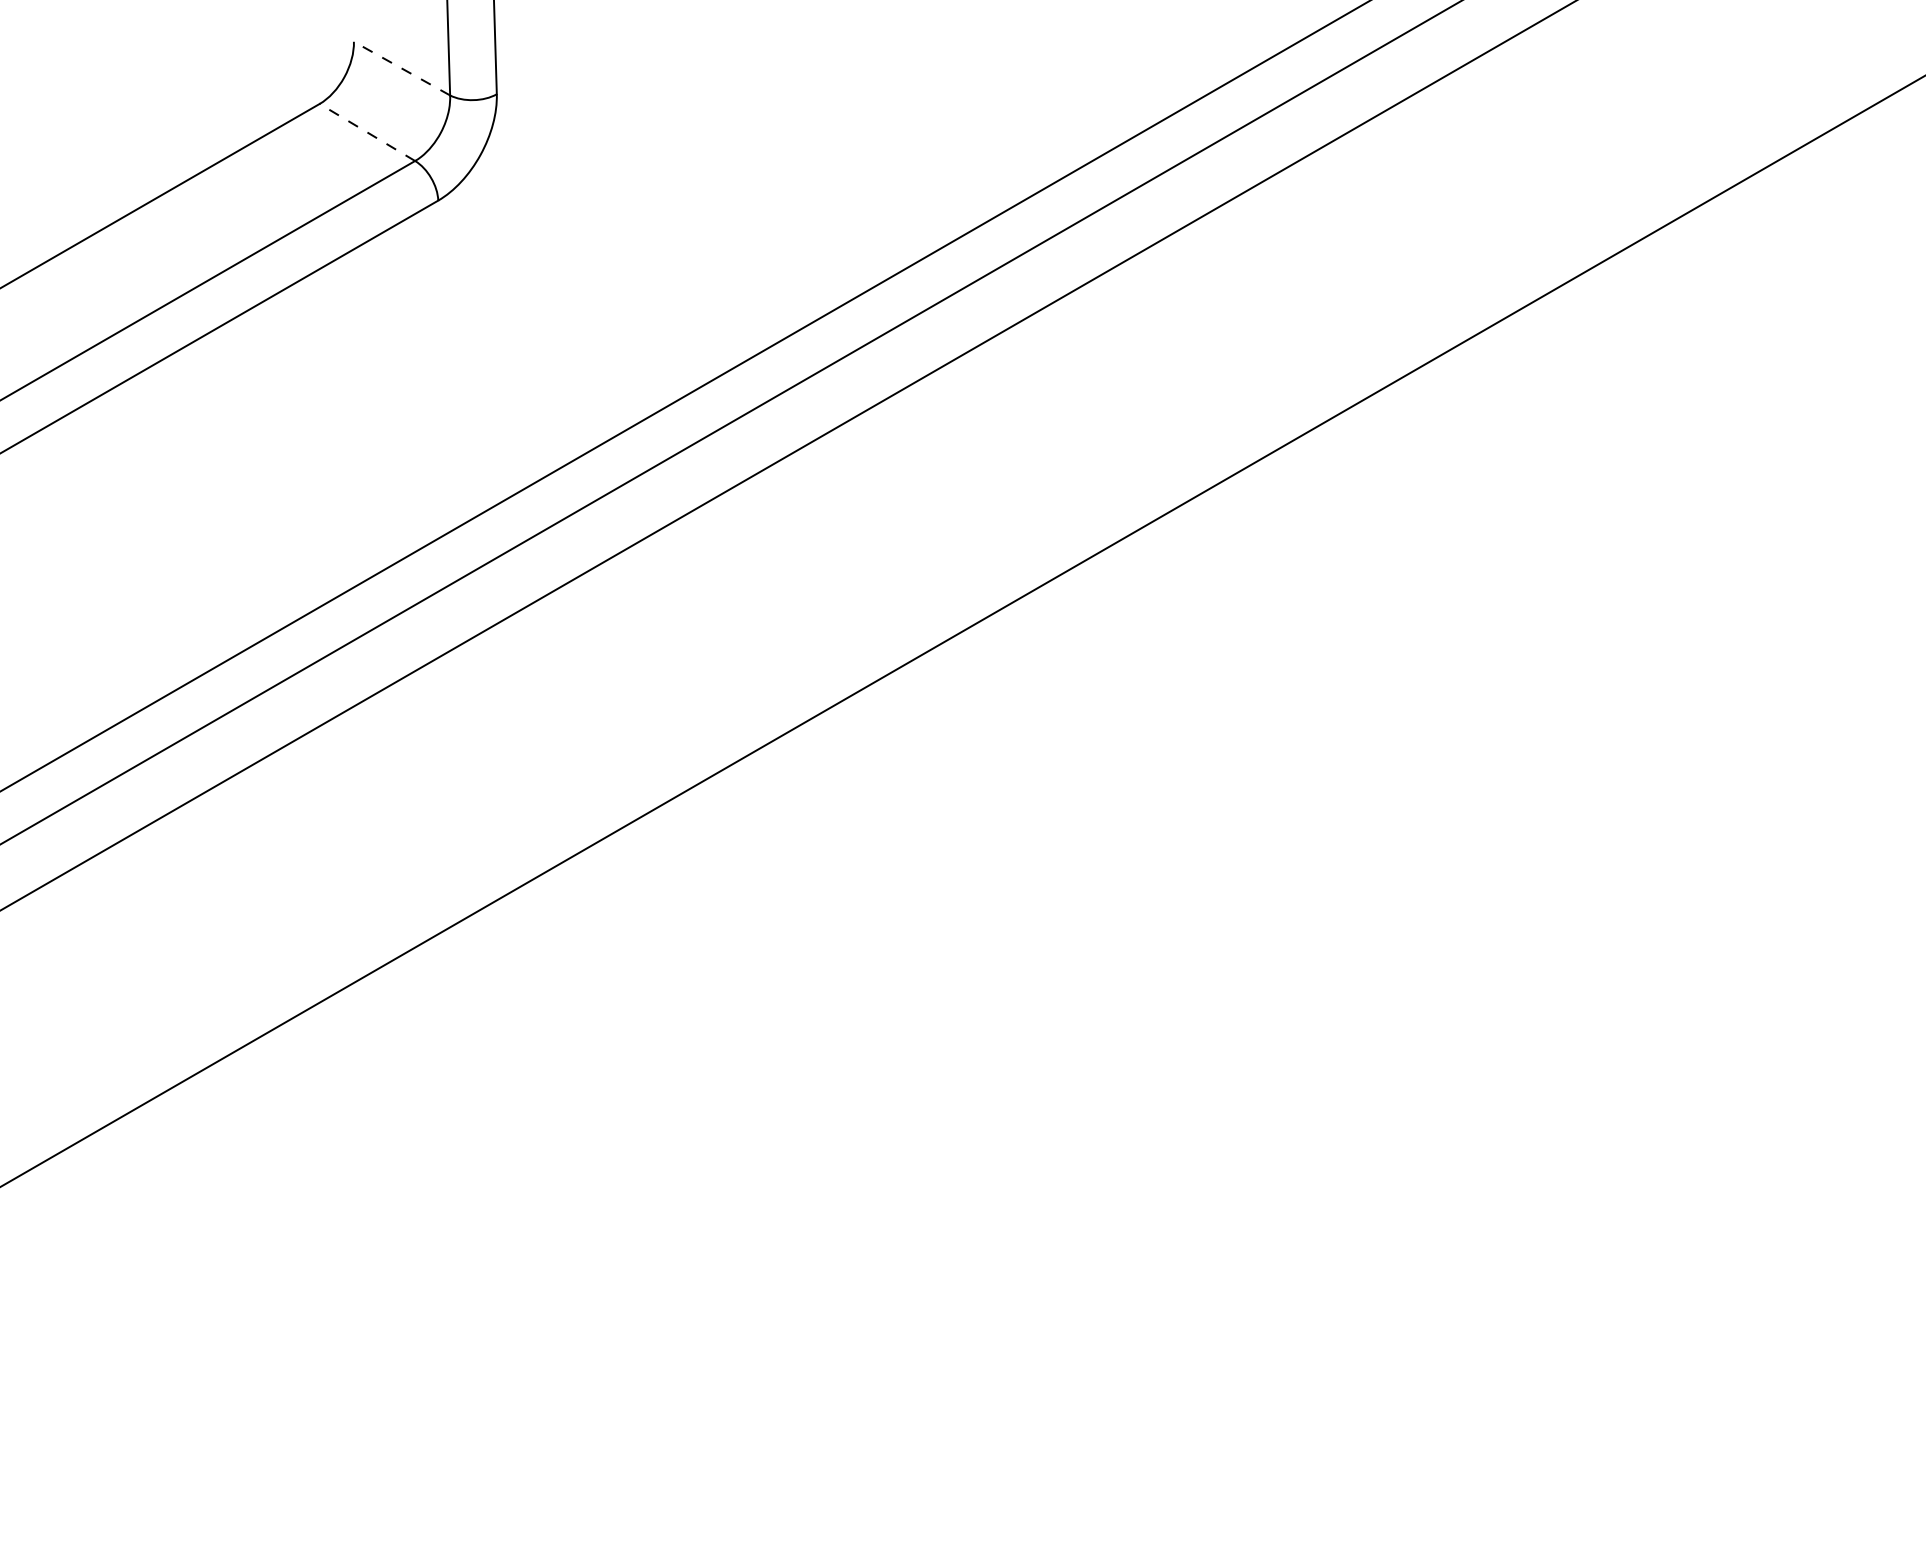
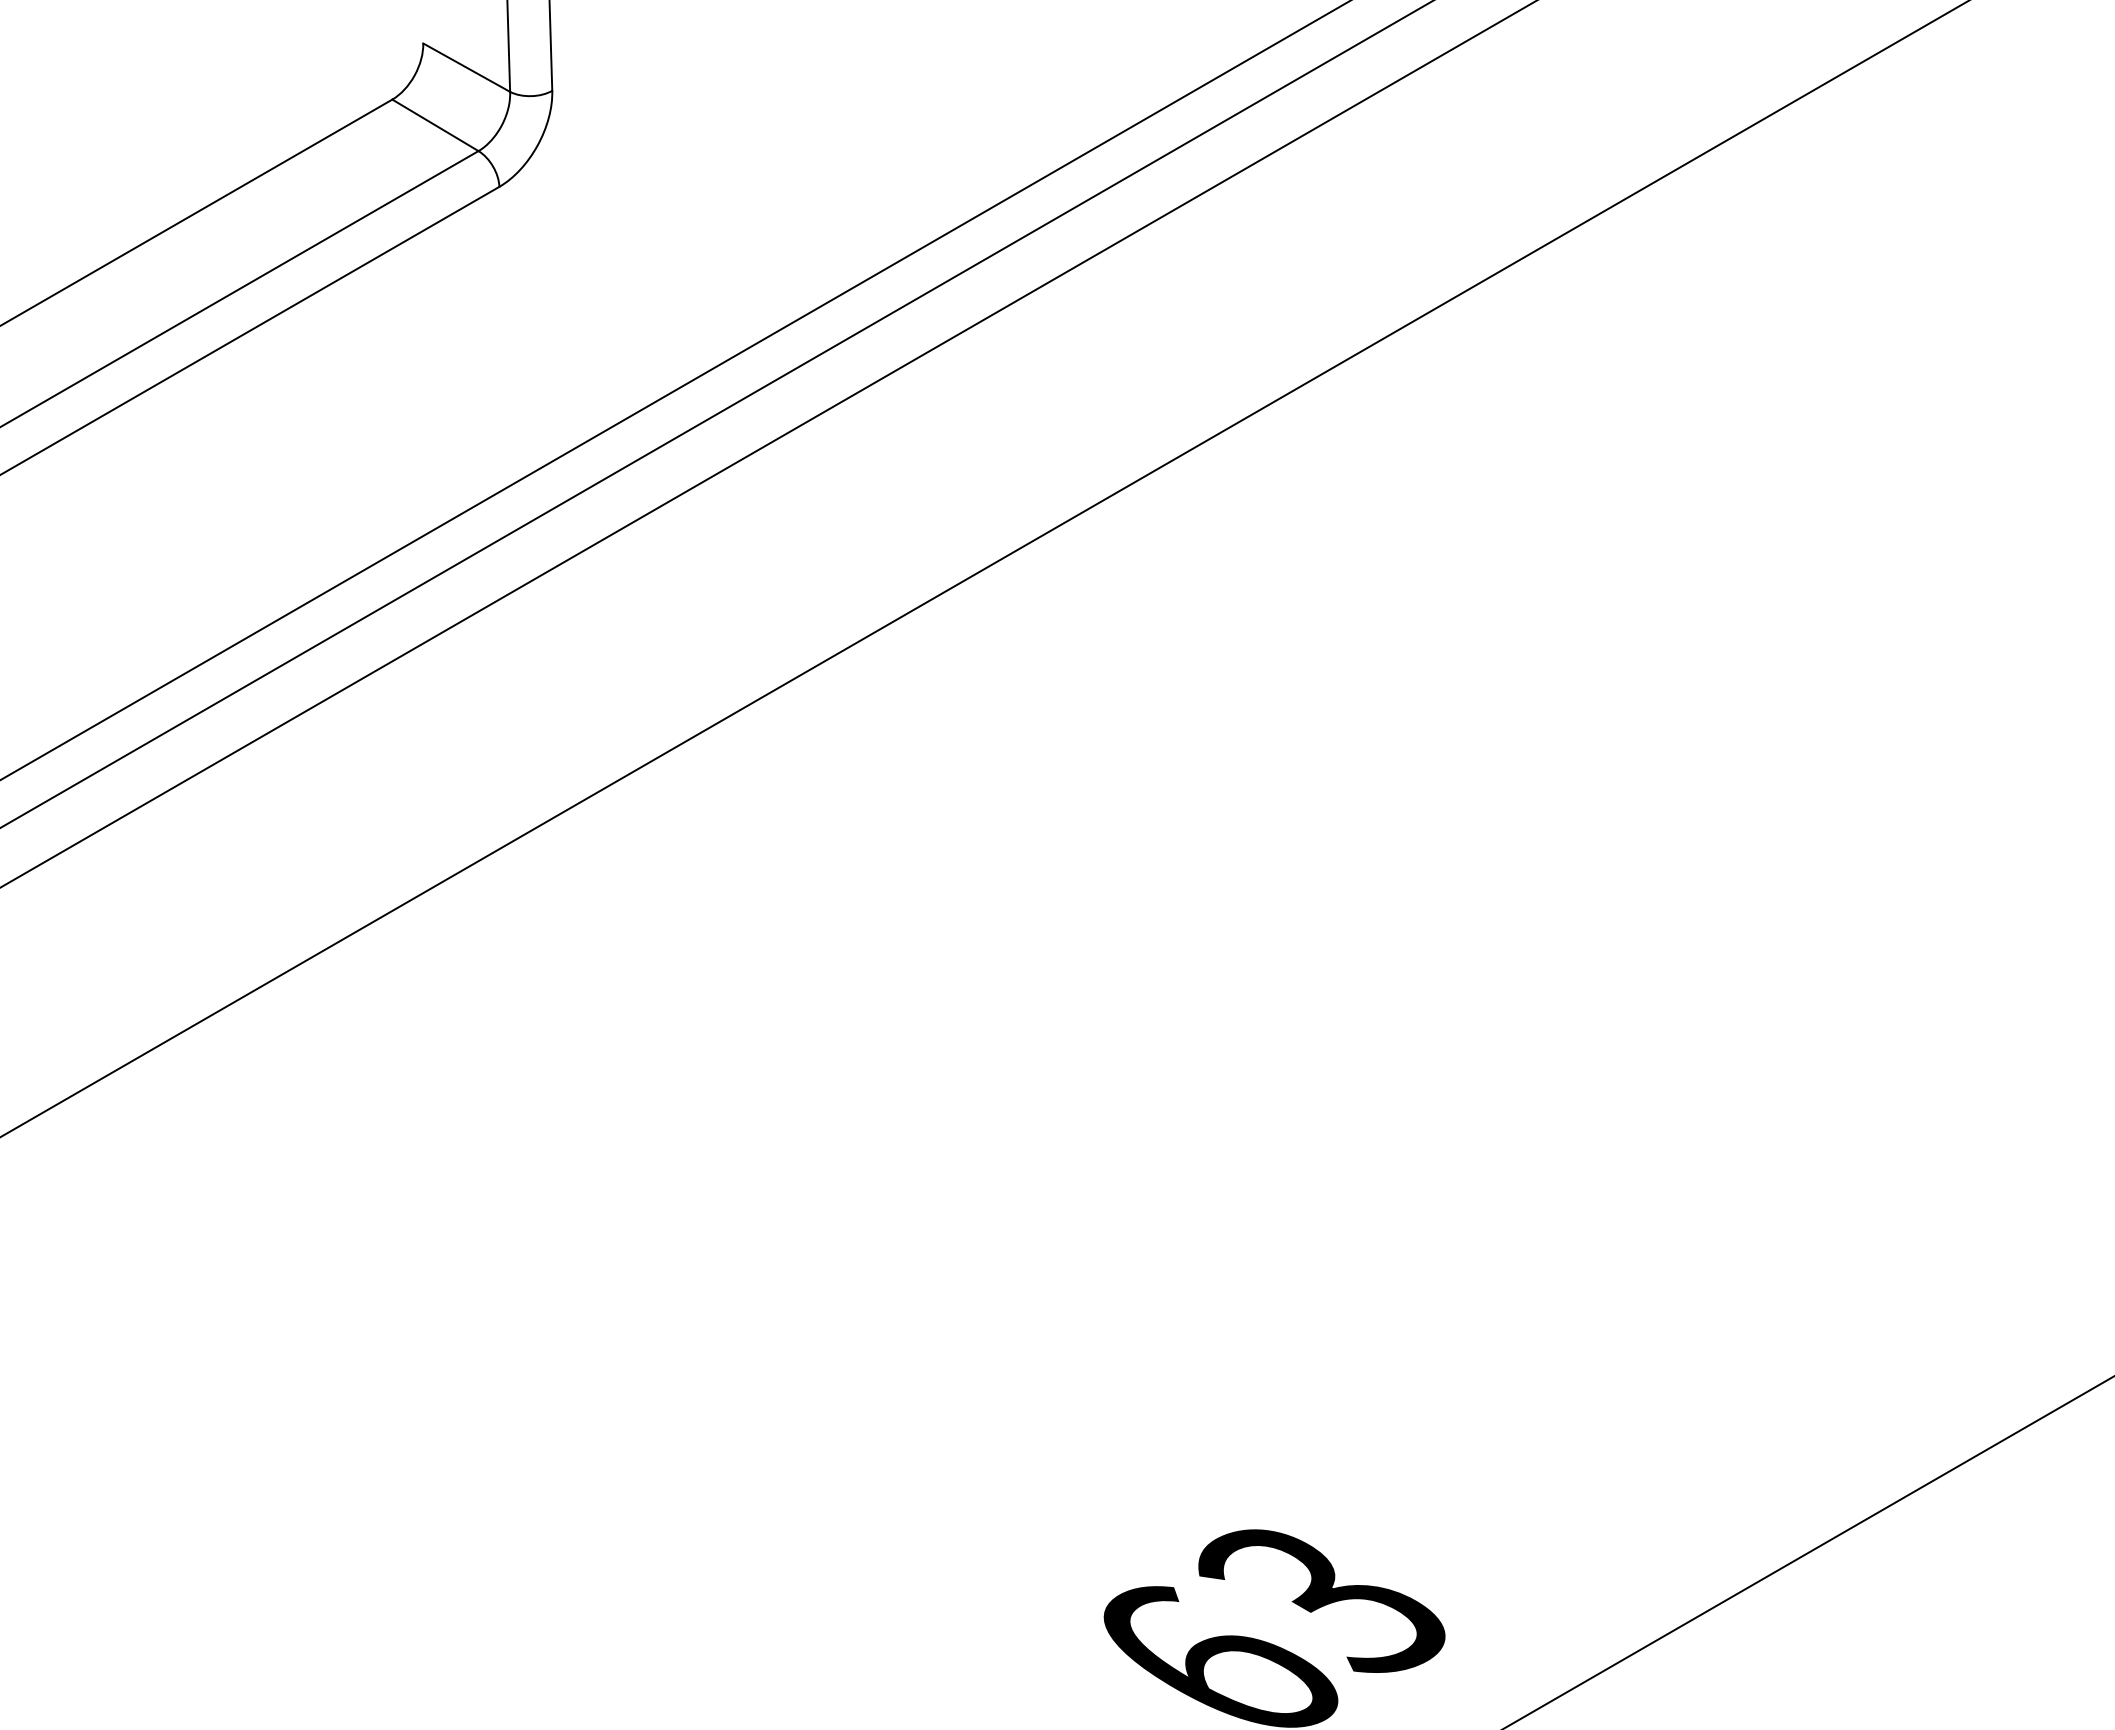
line: (401, 68) -> (466, 67), dashed -> solid
line: (367, 132) -> (435, 125), dashed -> solid

